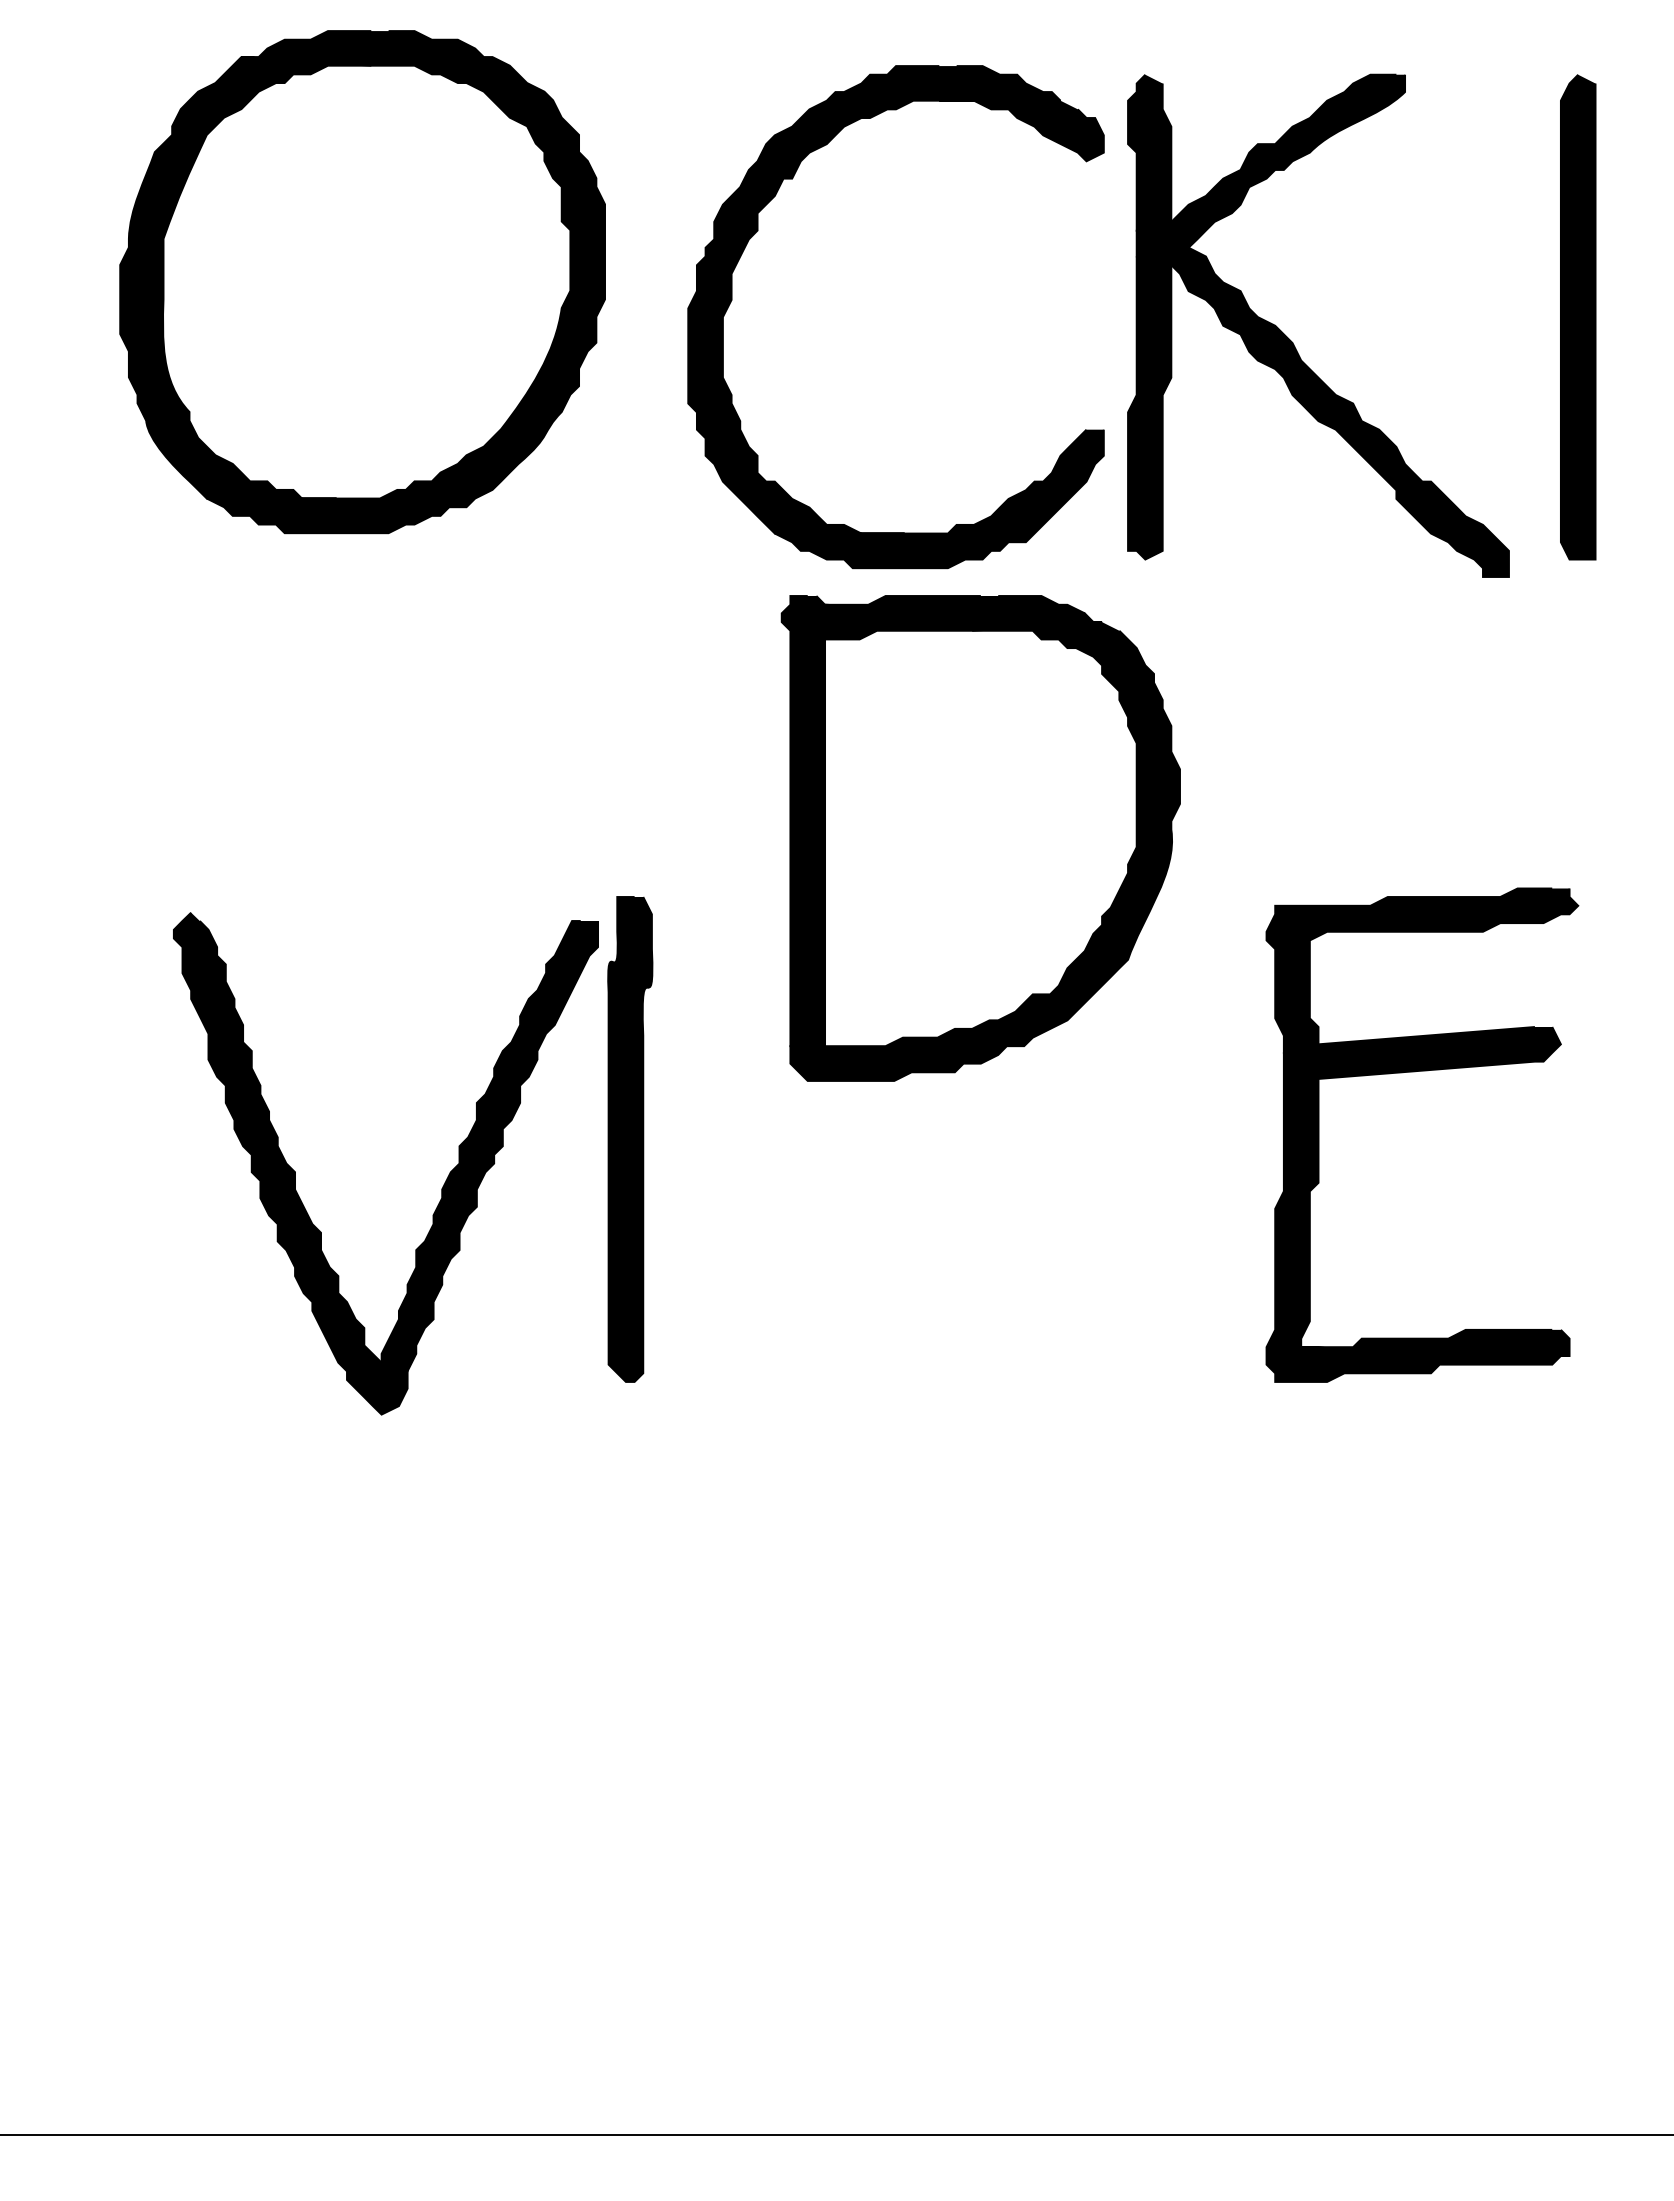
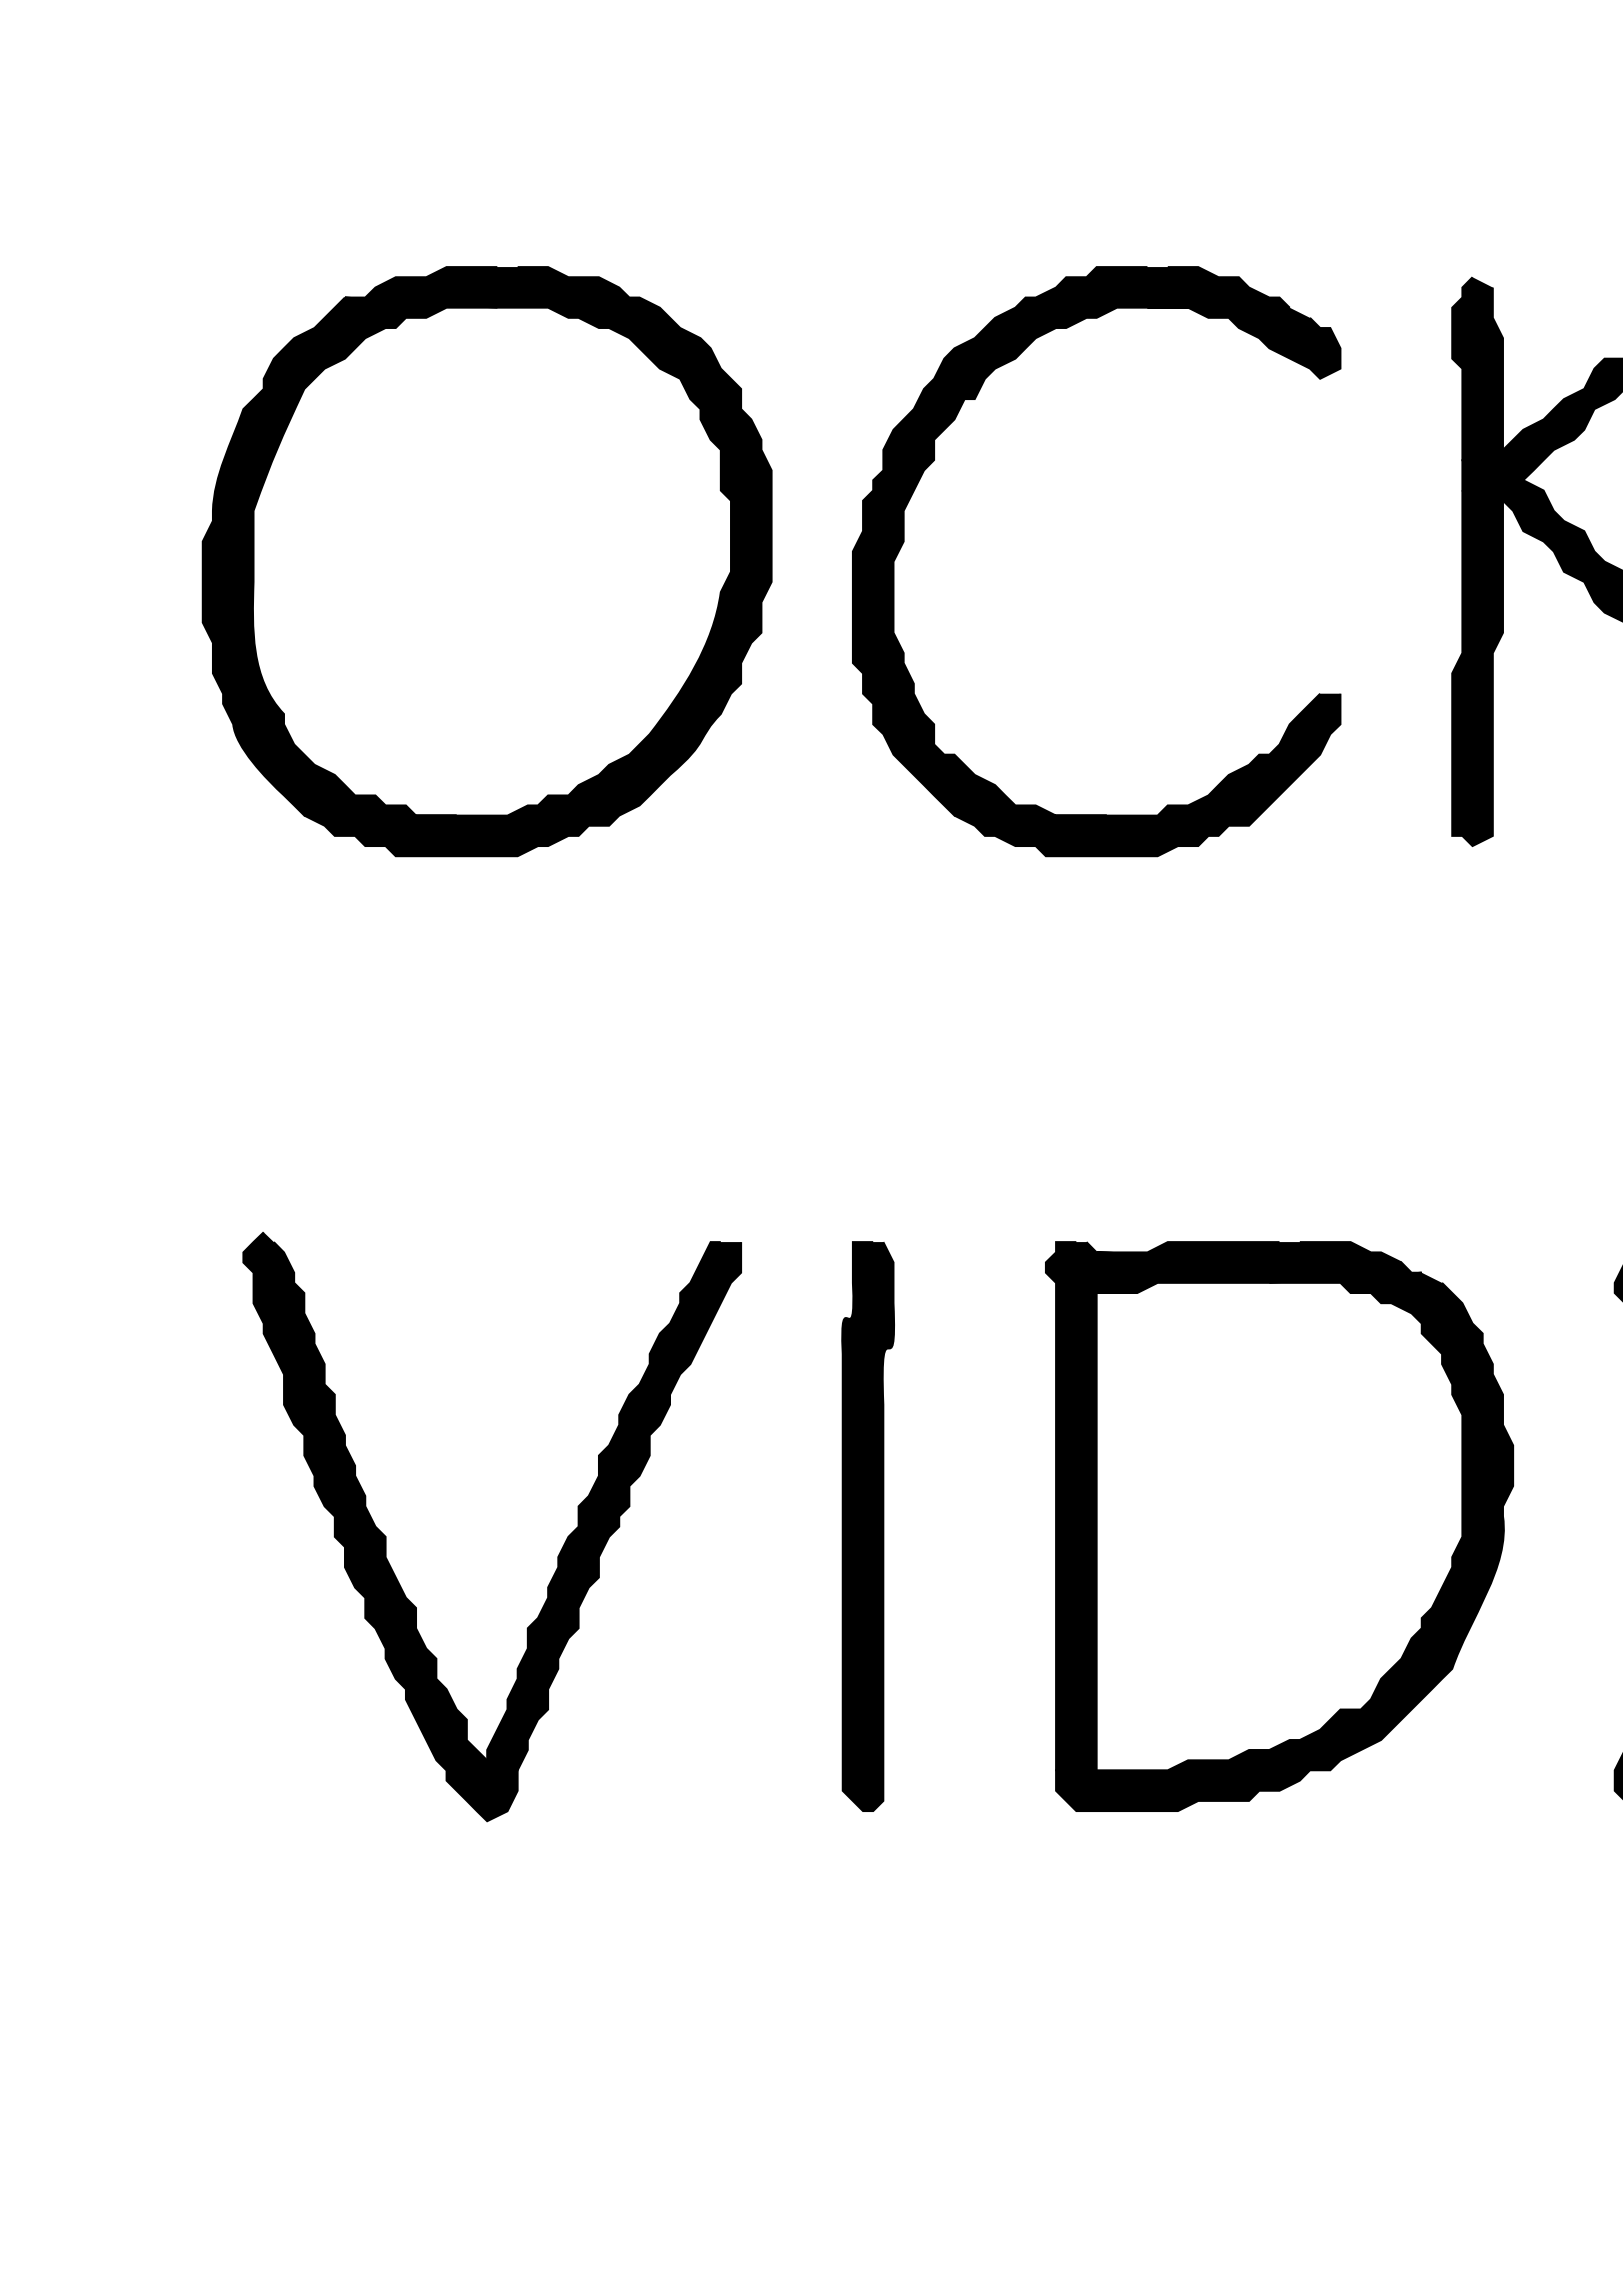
part: (758, 230) -> (935, 459), moved
part: (362, 282) -> (487, 562), moved
part: (980, 838) -> (1279, 1526), moved
part: (441, 1188) -> (557, 1555), moved

